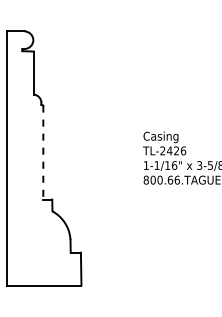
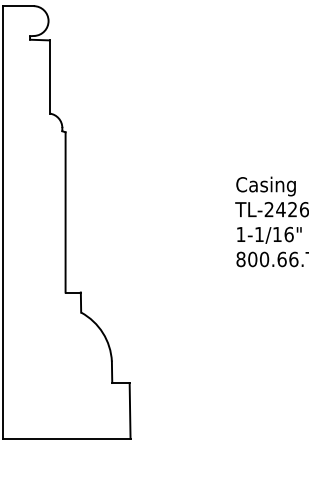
line: (43, 153) -> (65, 214), dashed -> solid

